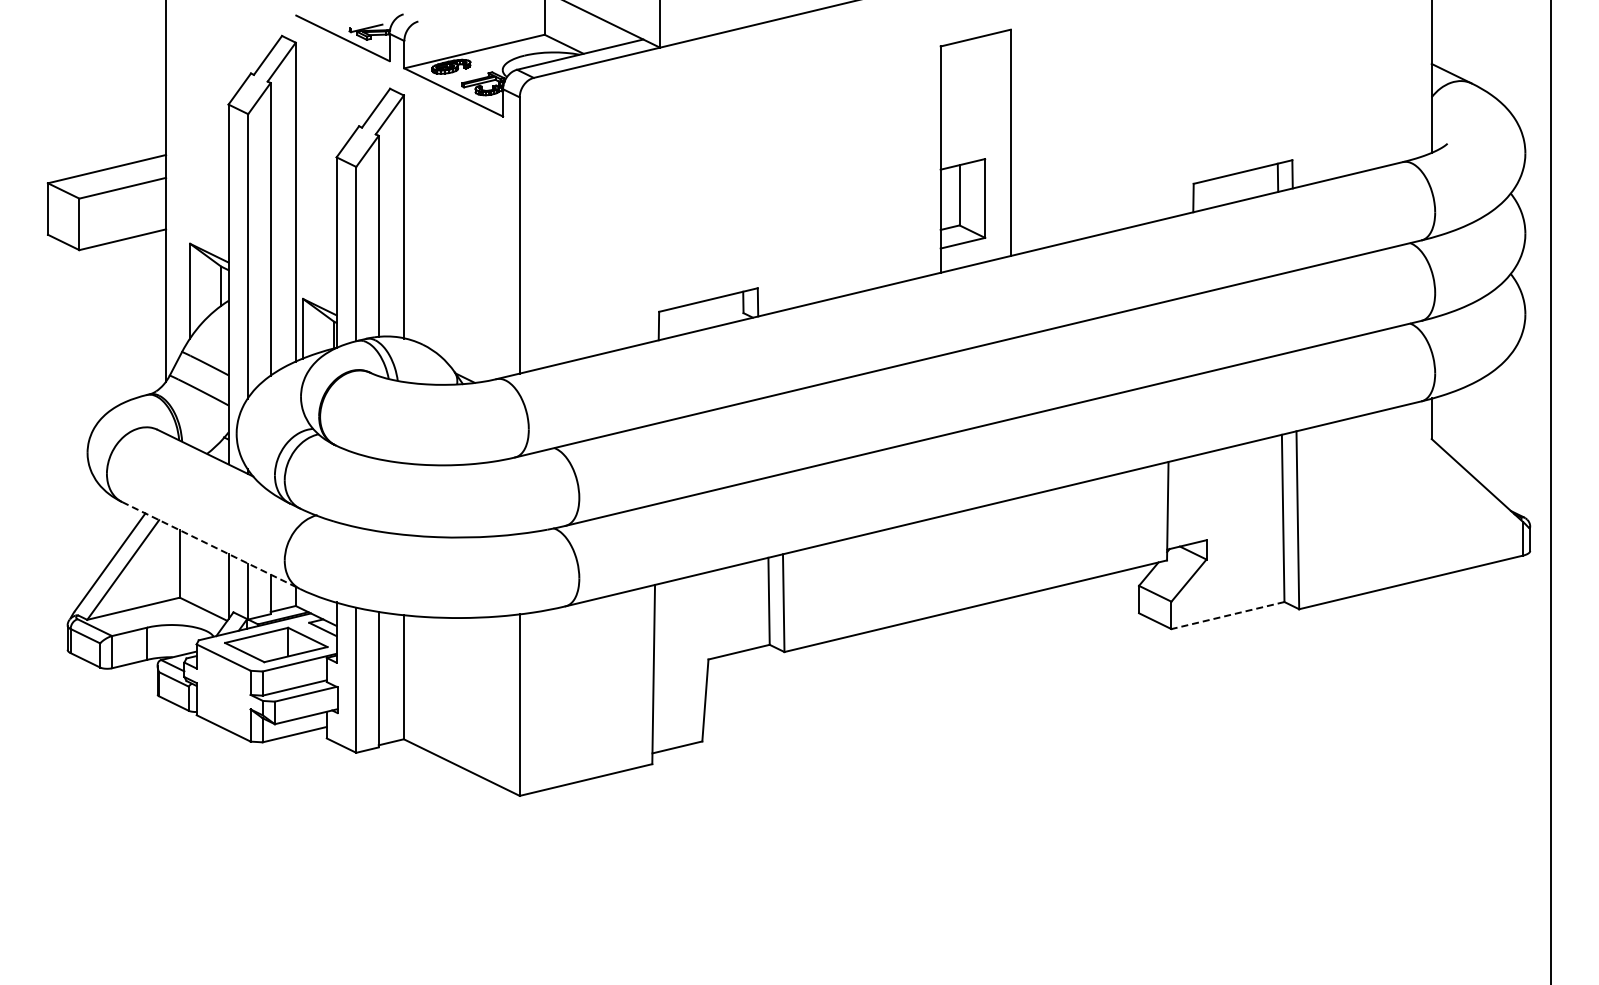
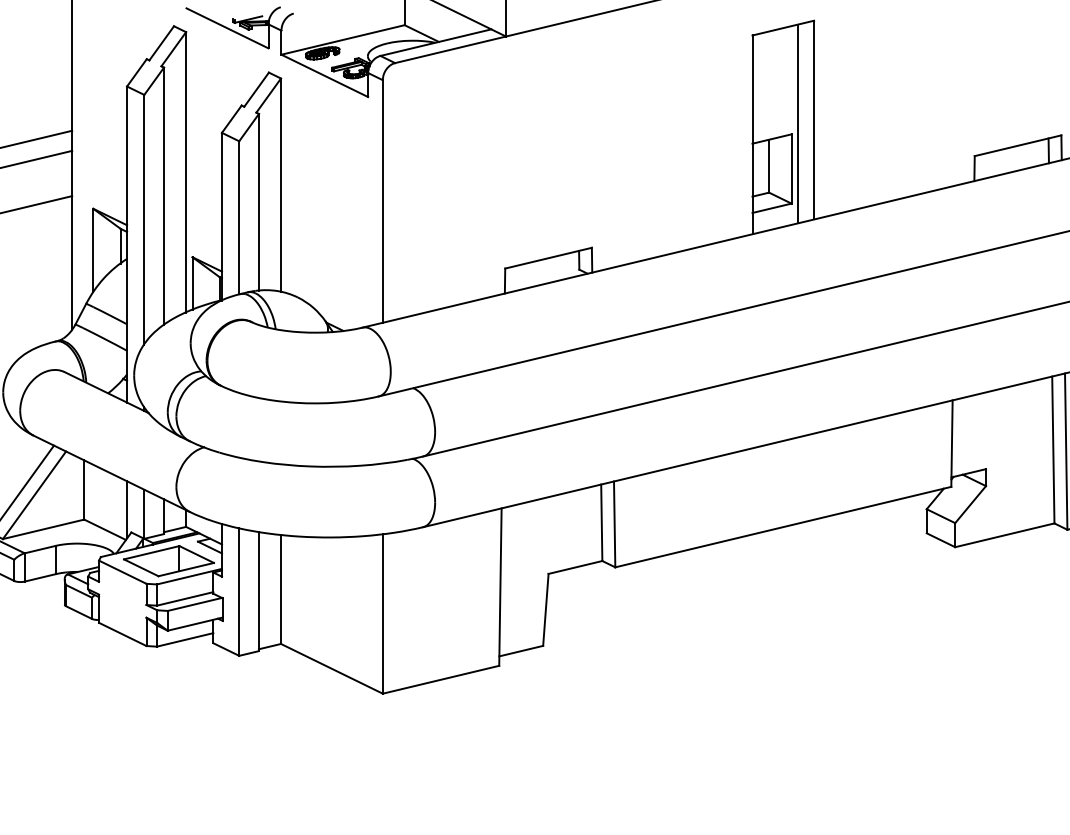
line: (992, 147) -> (798, 124), added
line: (211, 545) -> (112, 473), dashed -> solid
line: (1227, 615) -> (1004, 535), dashed -> solid

